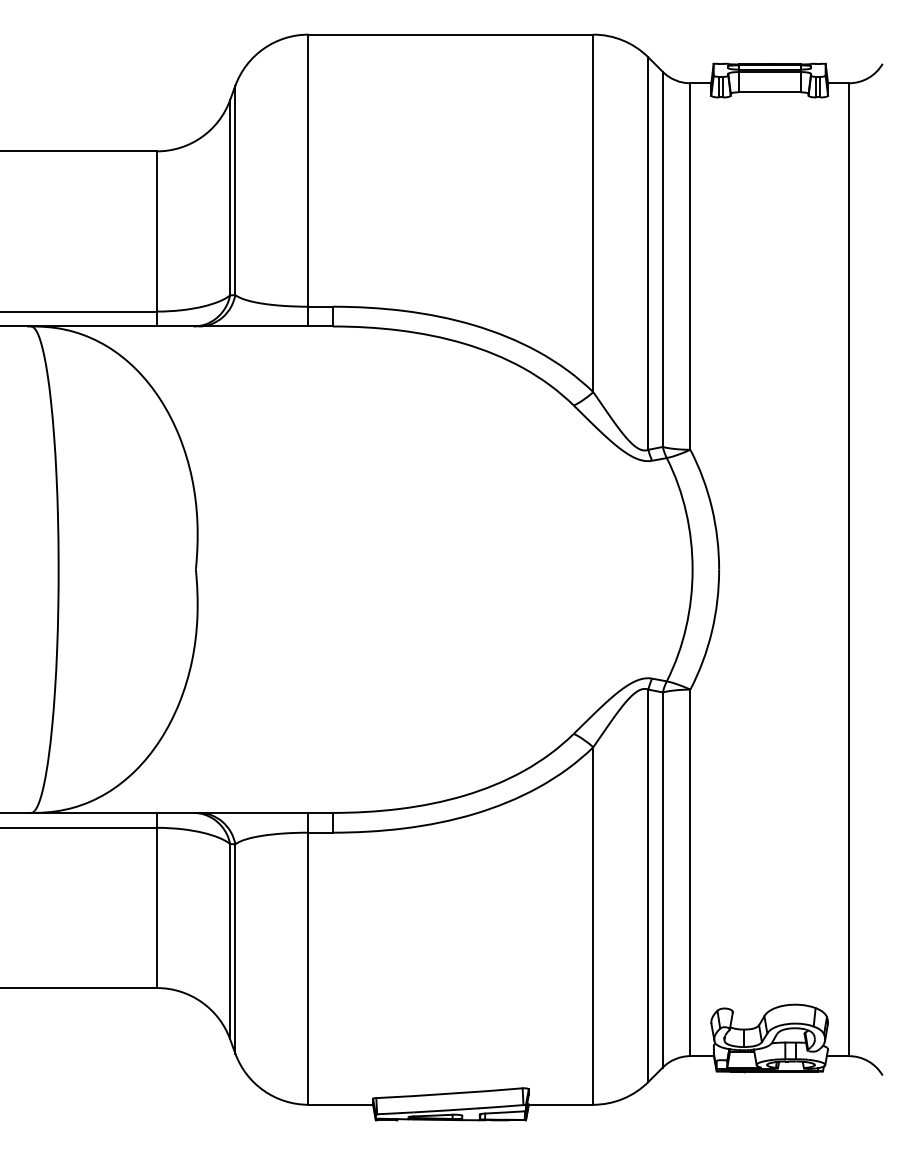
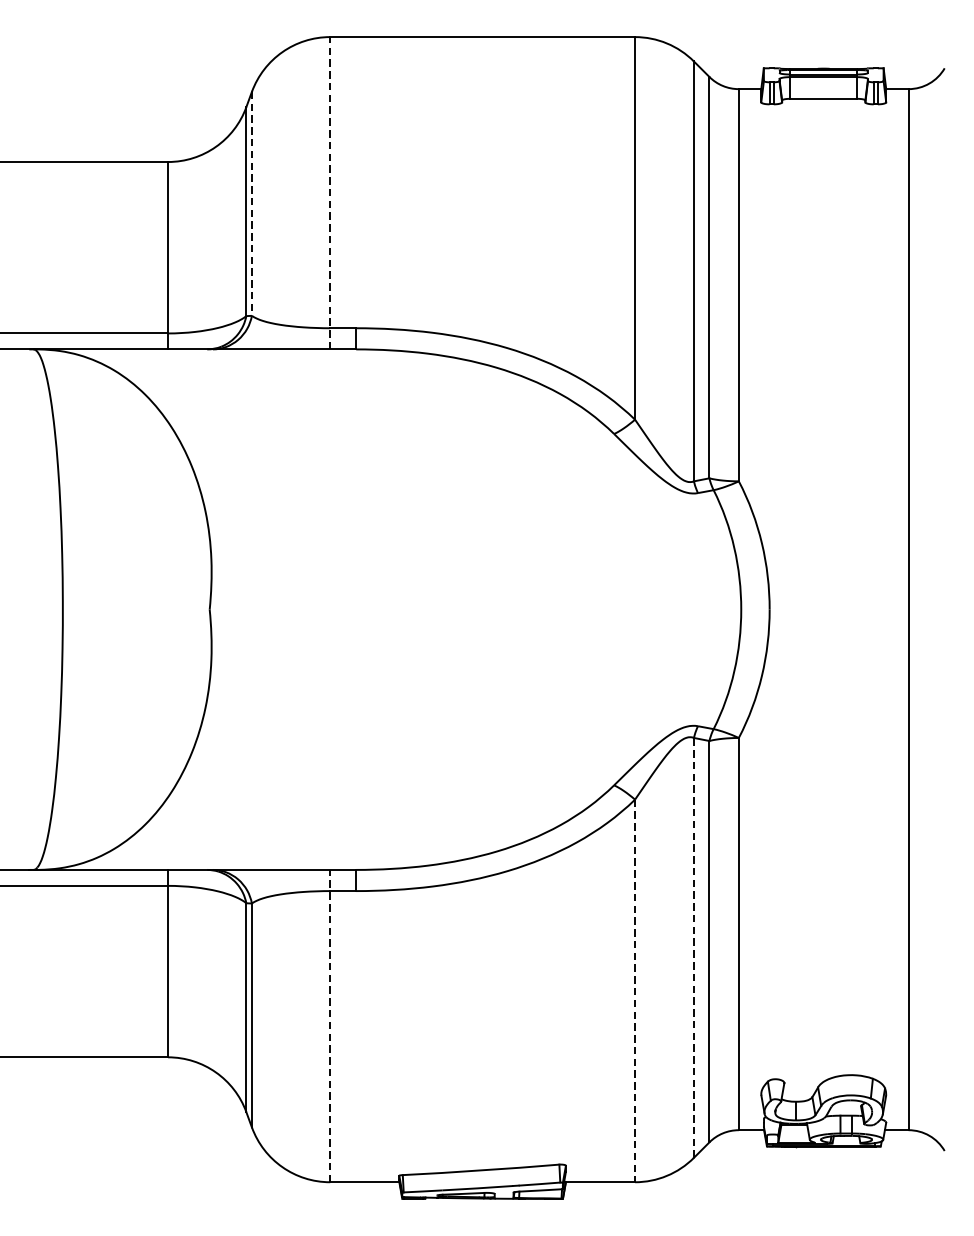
line: (308, 180) -> (330, 193), solid -> dashed
line: (235, 190) -> (252, 203), solid -> dashed
line: (648, 885) -> (694, 947), solid -> dashed
line: (593, 926) -> (635, 991), solid -> dashed
line: (308, 958) -> (330, 1025), solid -> dashed

